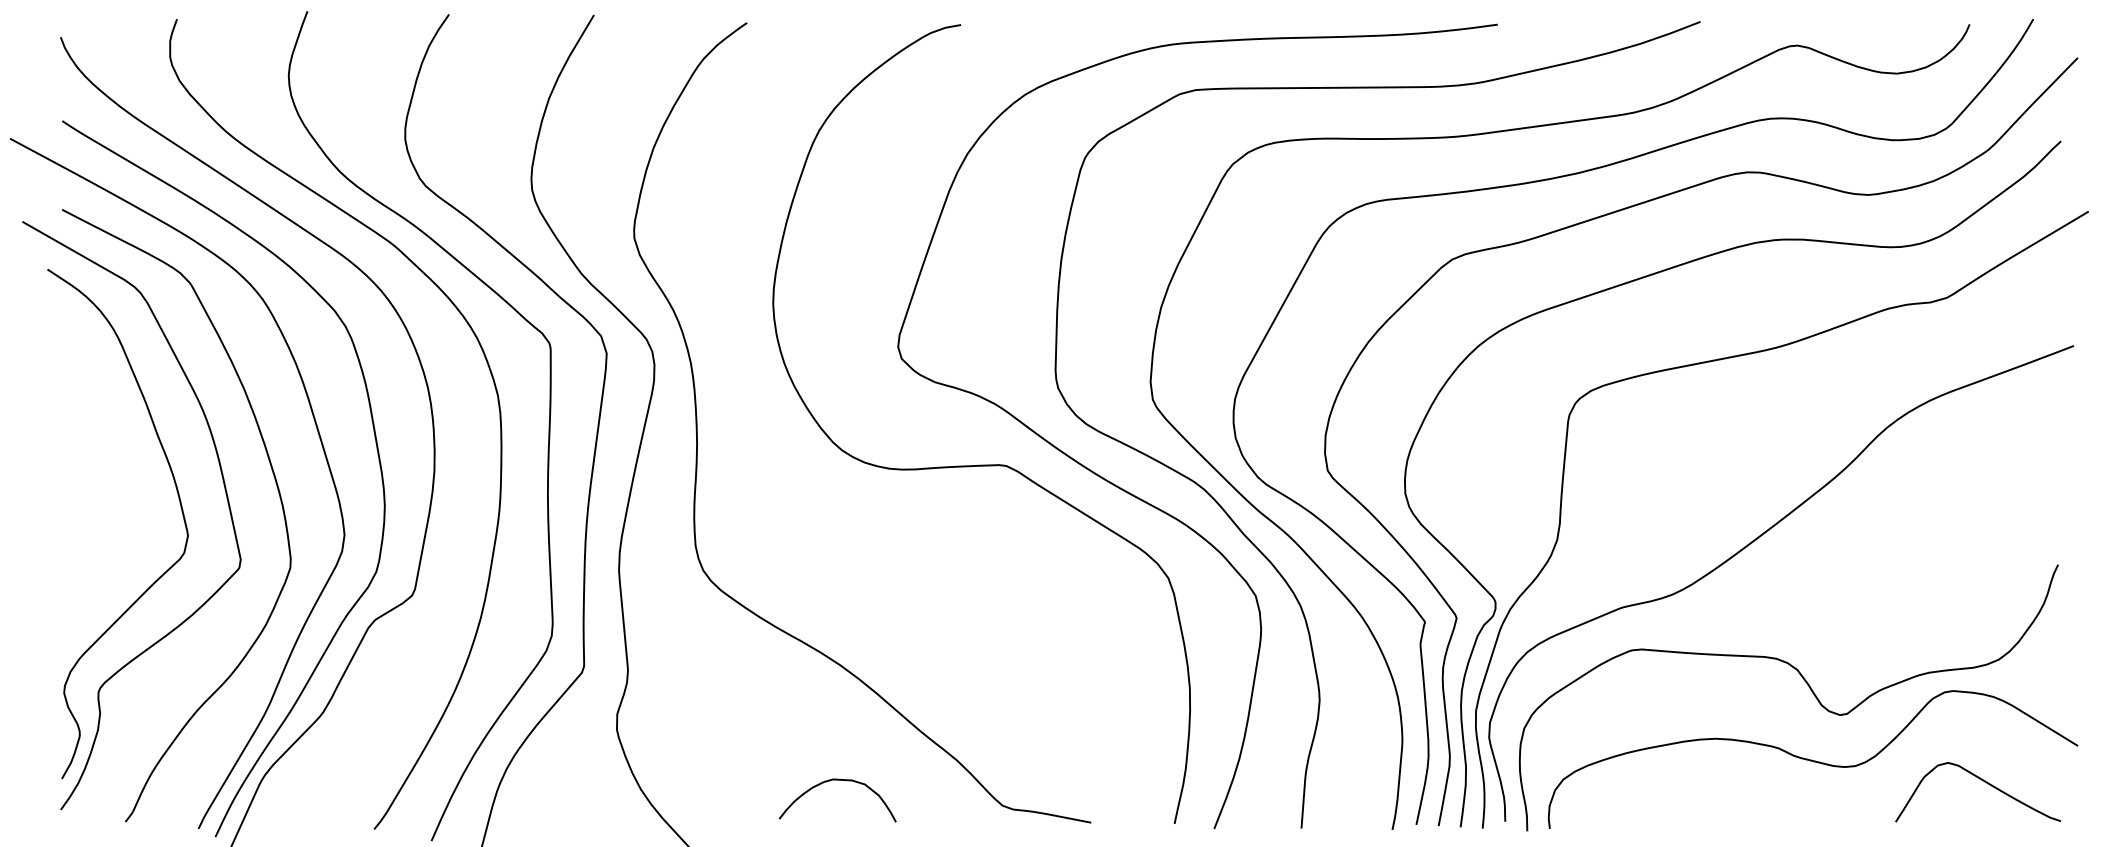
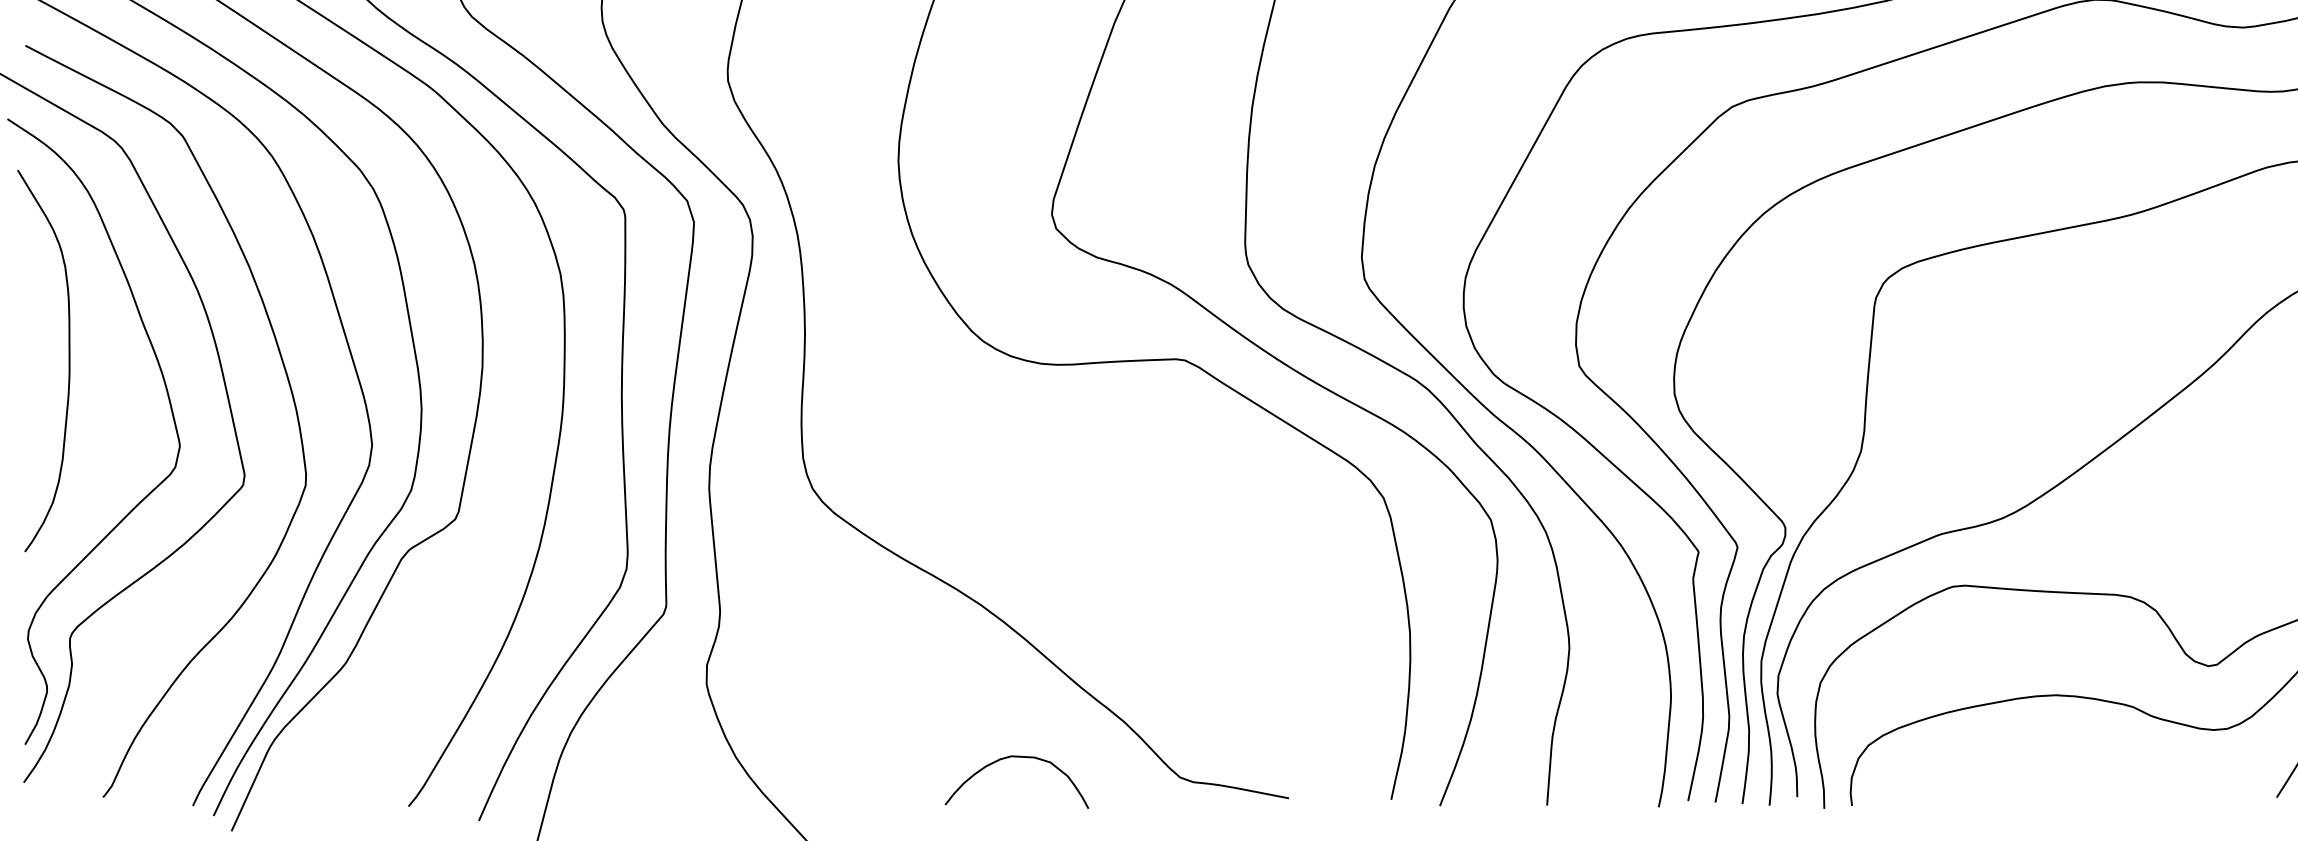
curve: (97, 466) -> (68, 360), added
curve: (837, 780) -> (1016, 757), moved

